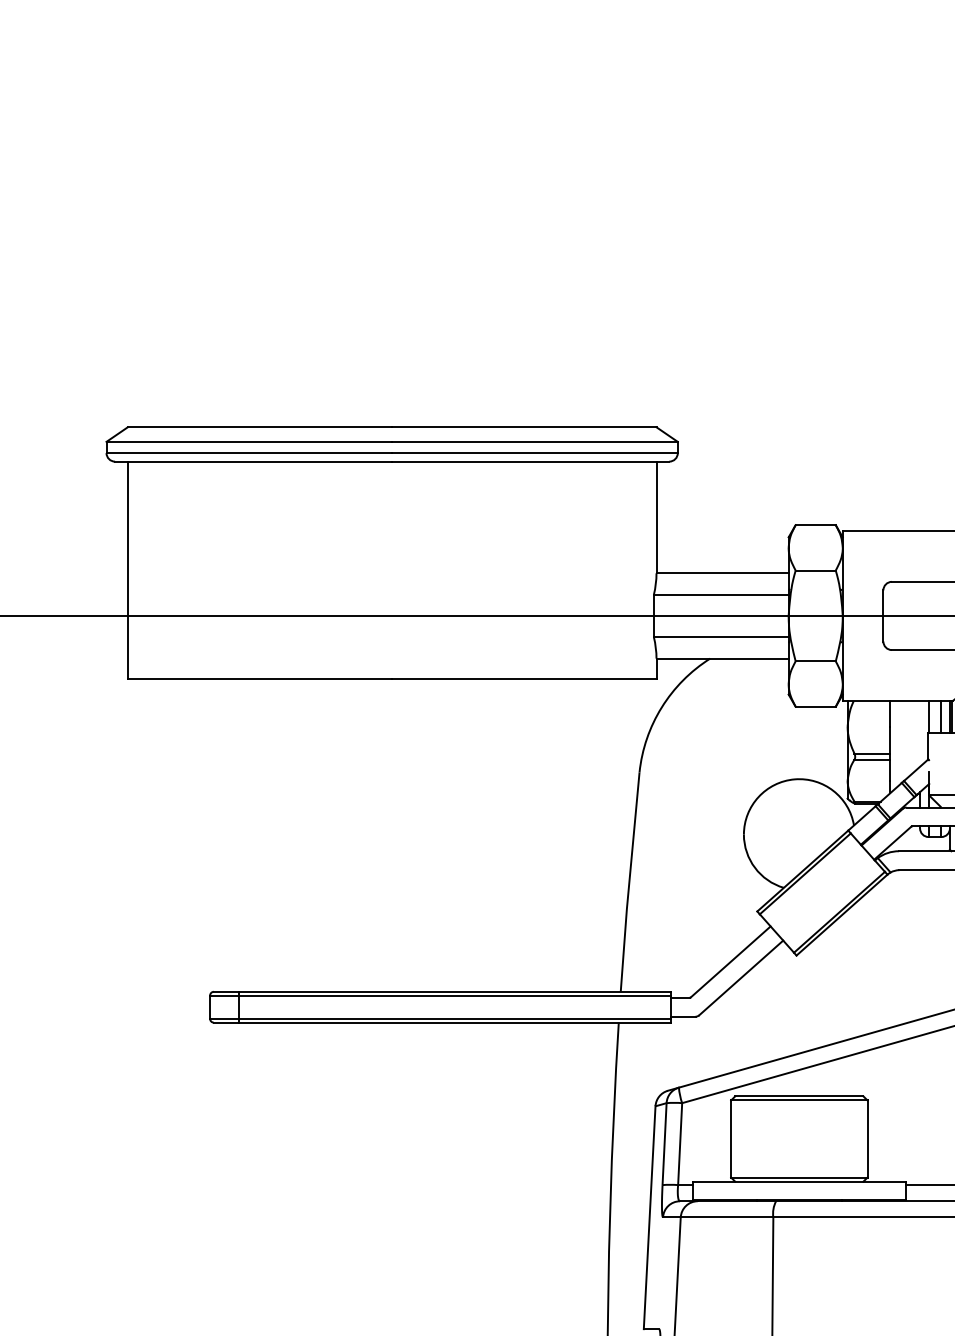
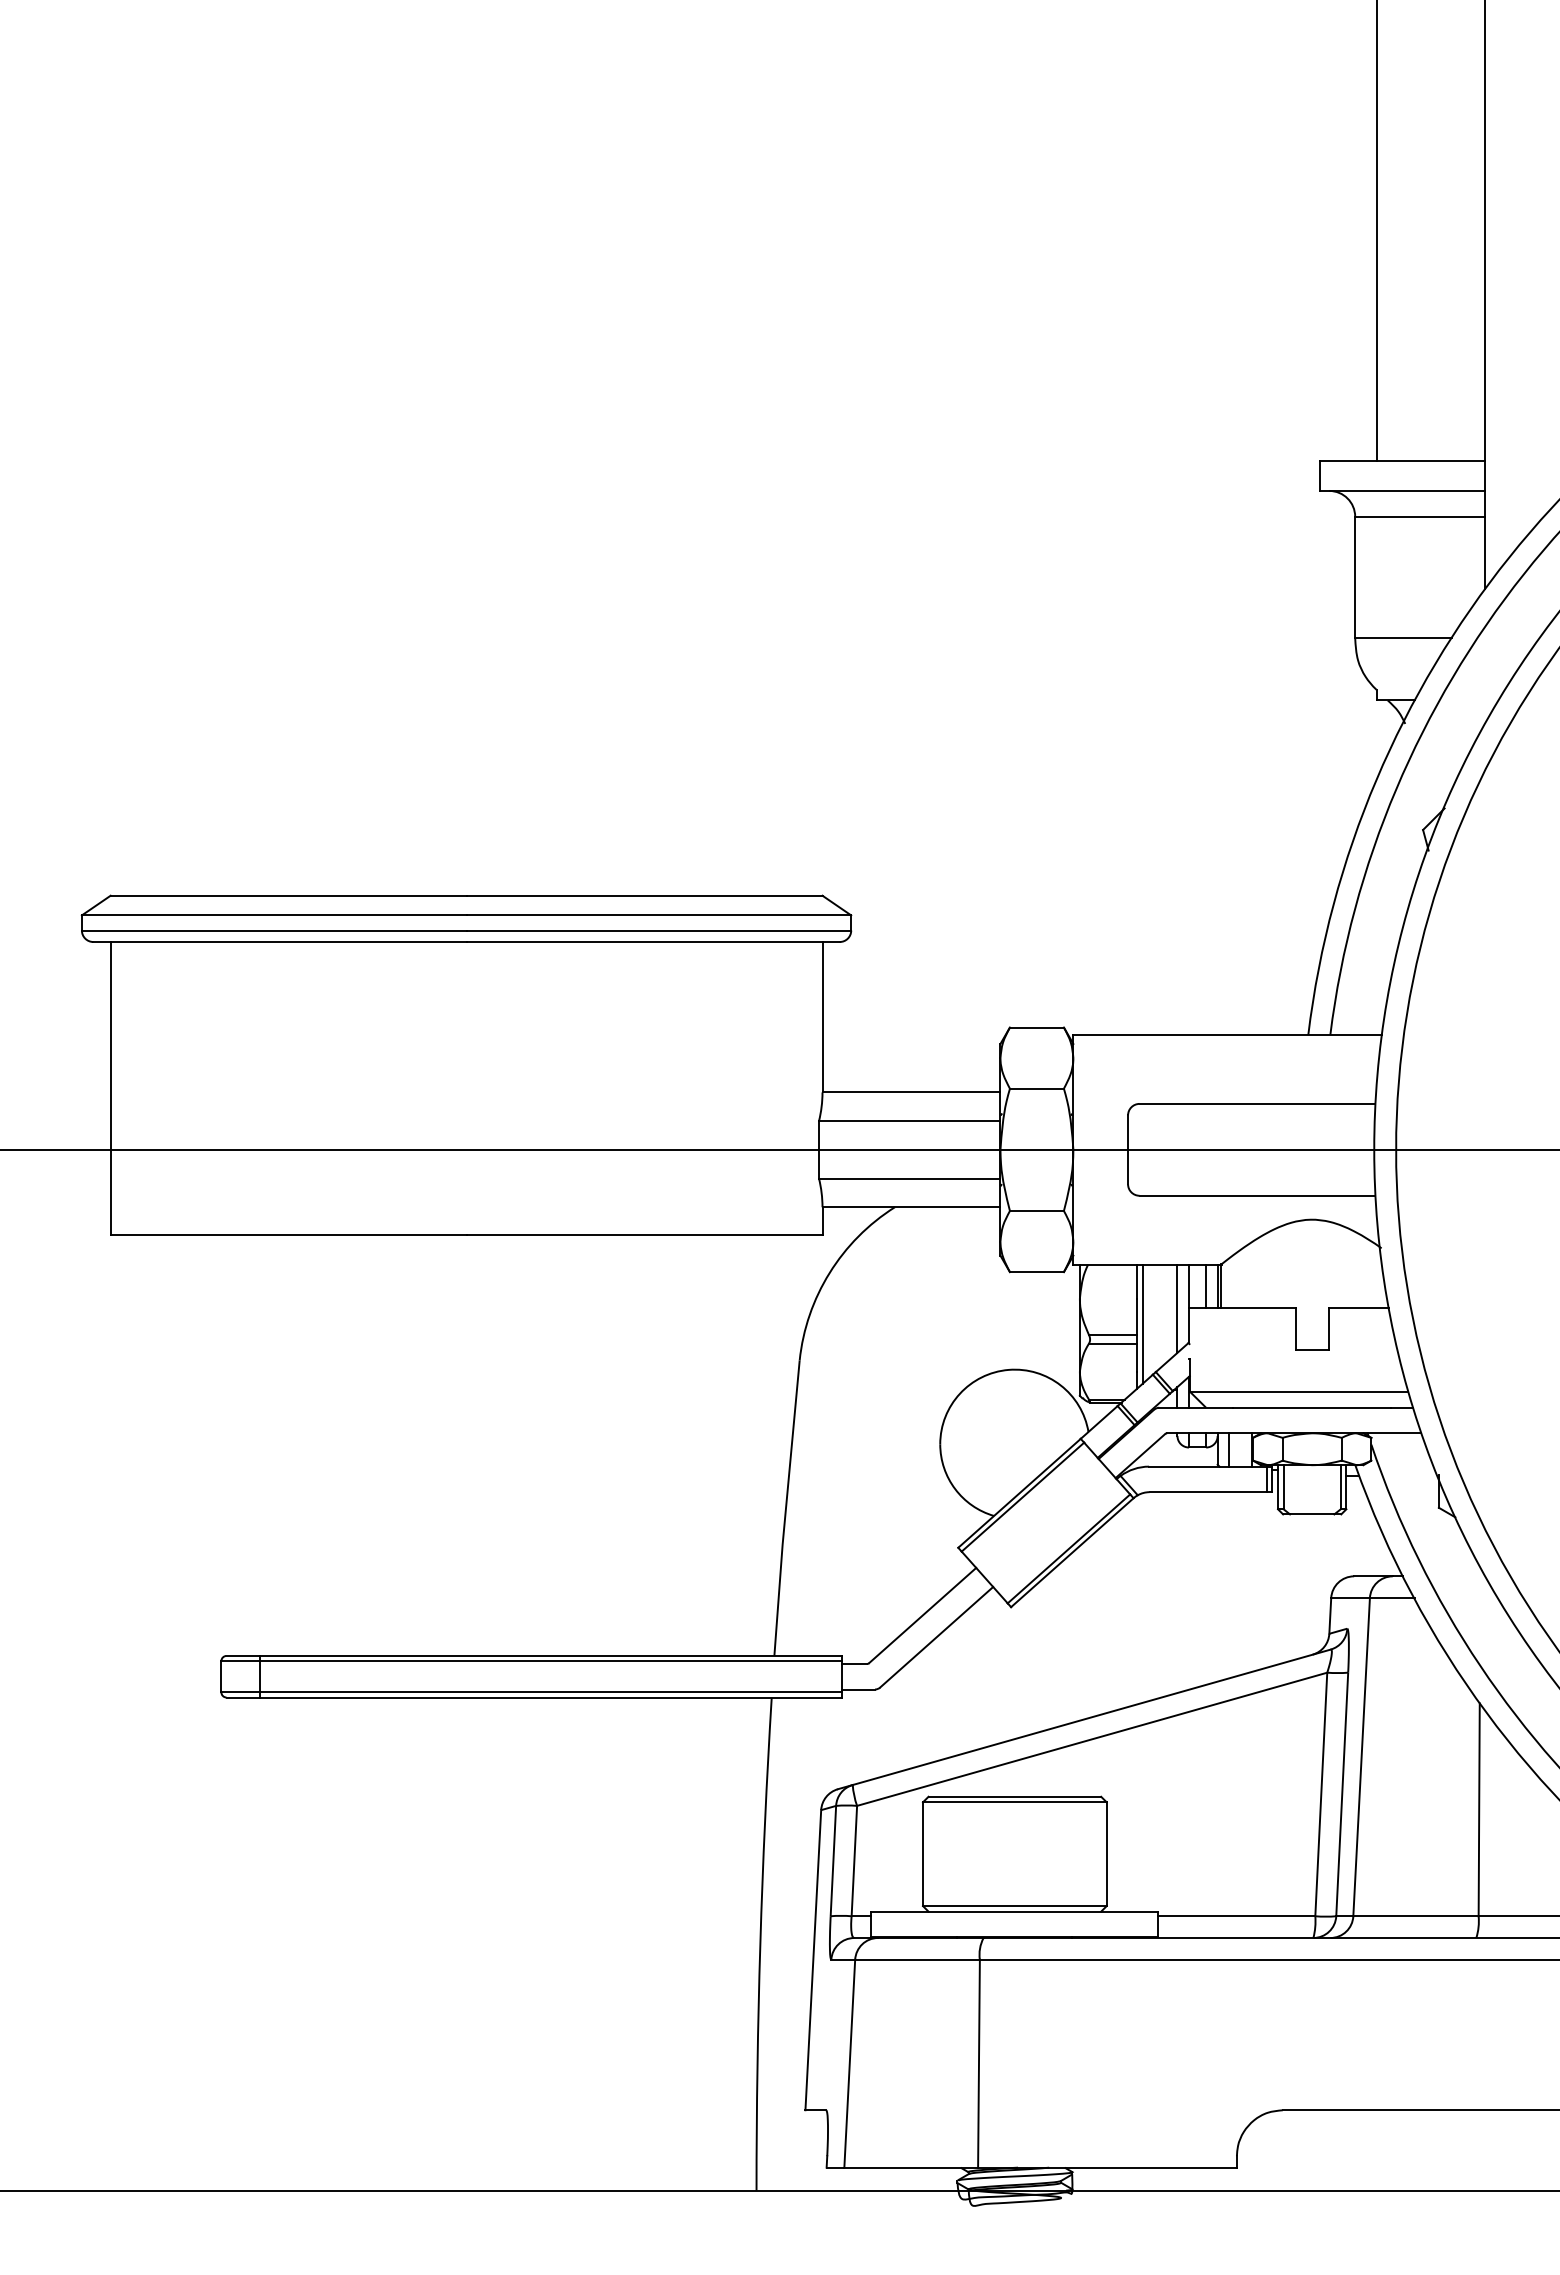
line: (920, 733) -> (1177, 1308), added
line: (894, 744) -> (1143, 1323), added

